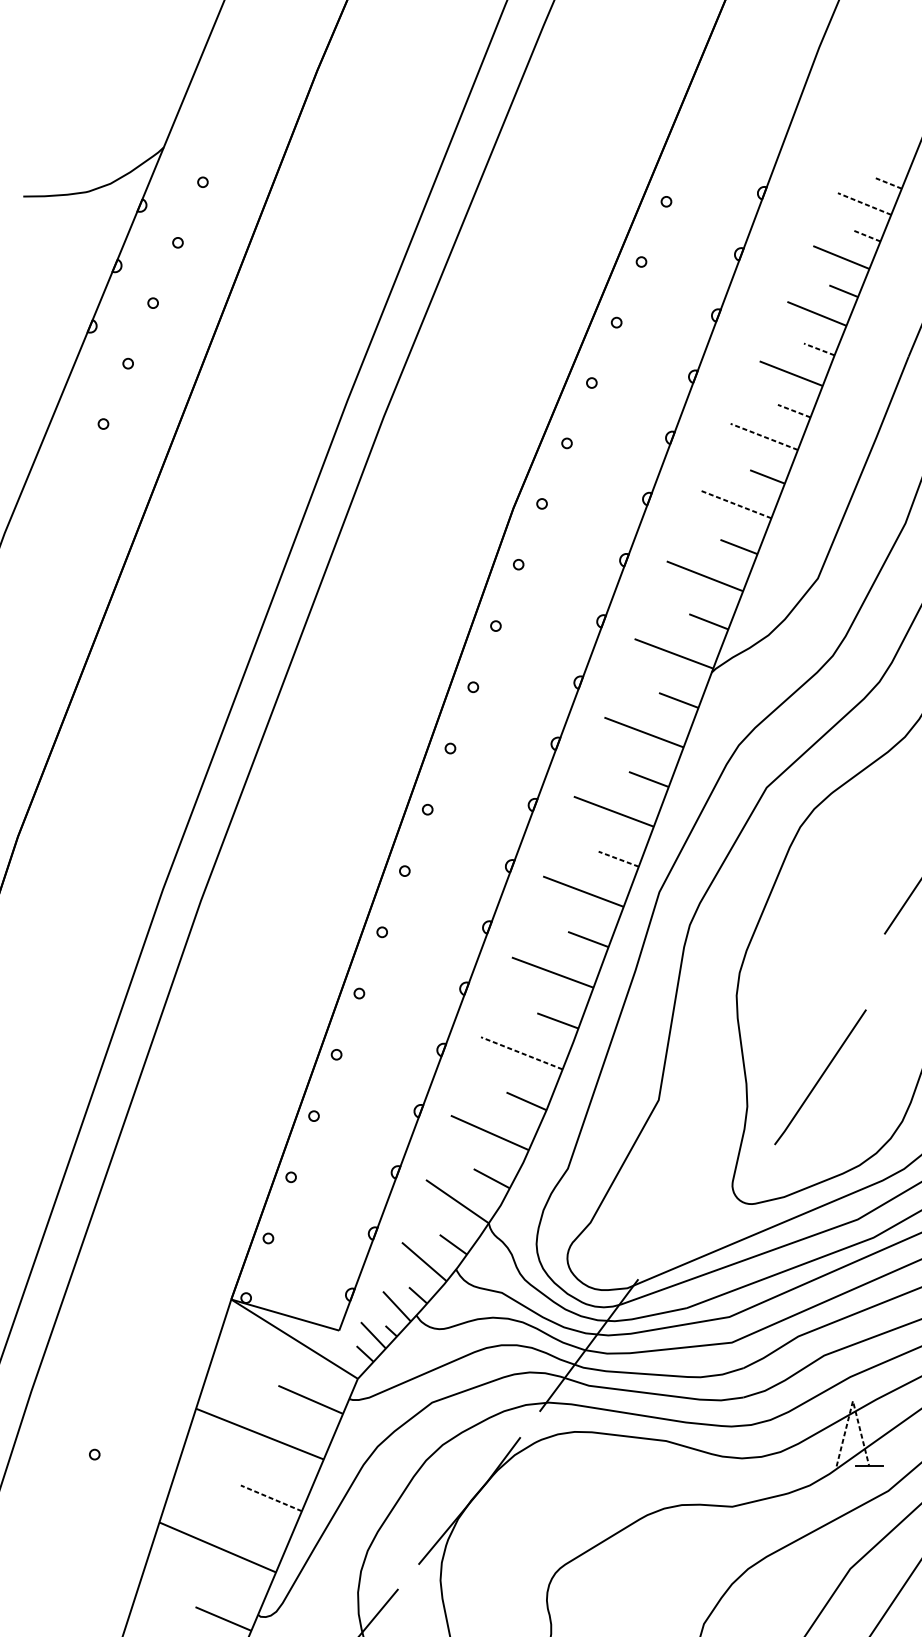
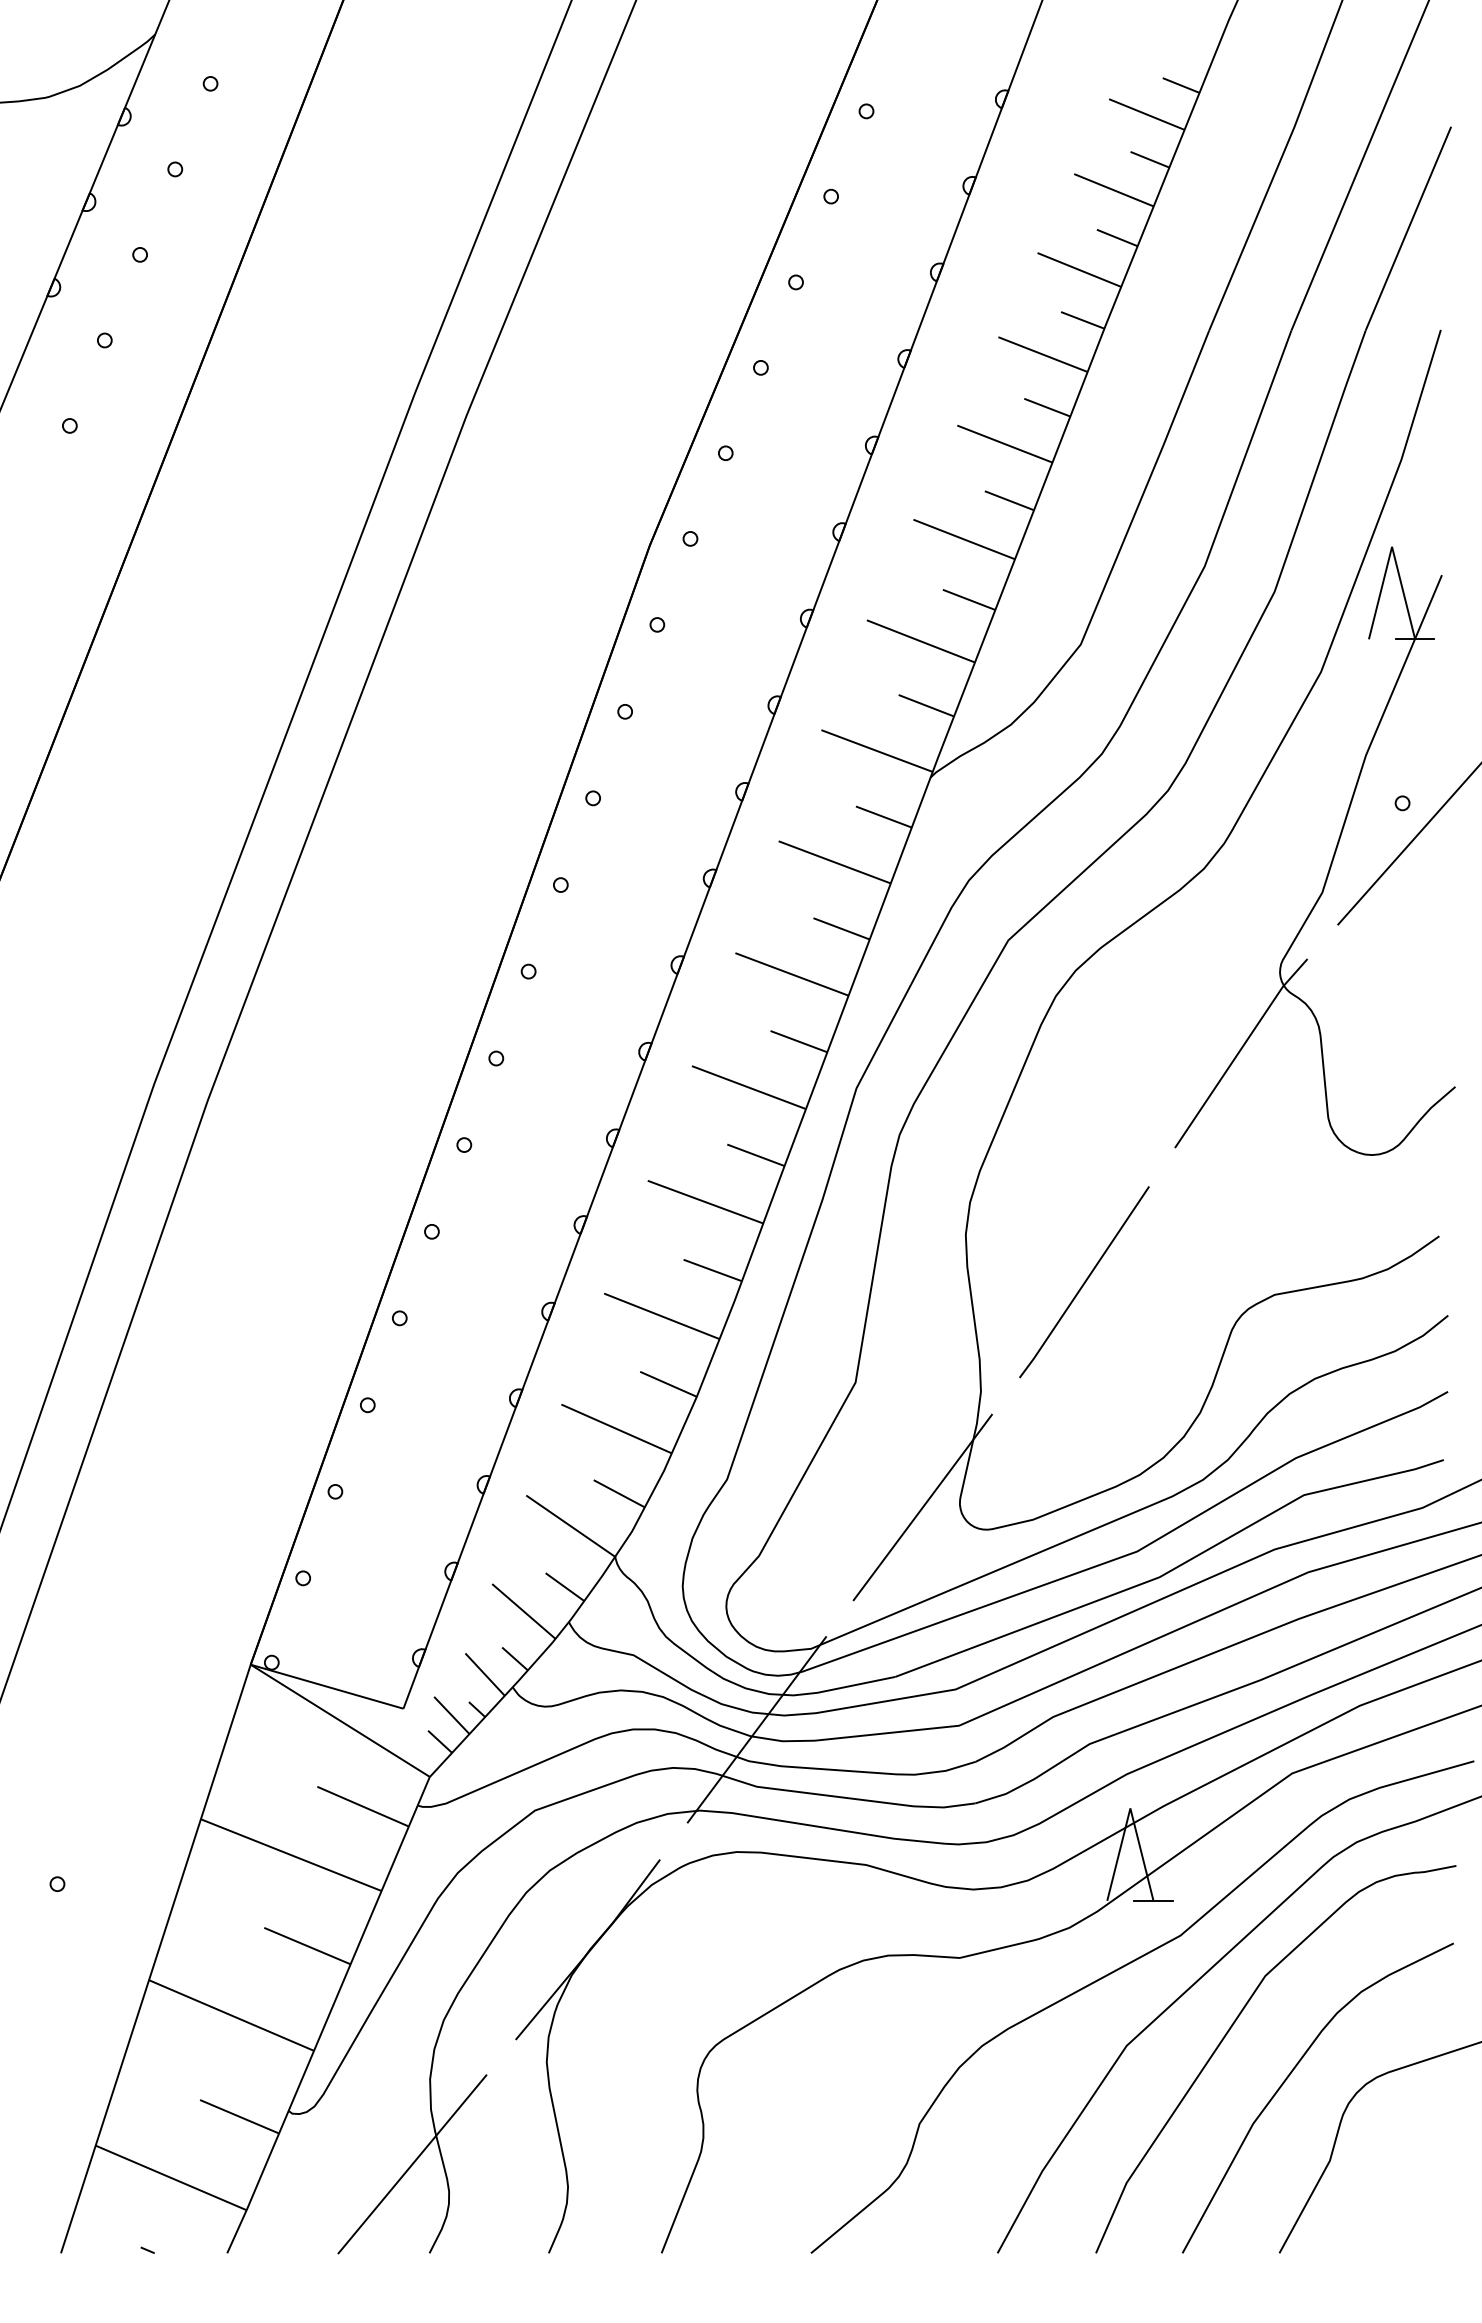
line: (889, 183) -> (1181, 85), dashed -> solid
line: (864, 203) -> (1146, 114), dashed -> solid
line: (866, 235) -> (1149, 159), dashed -> solid
line: (819, 349) -> (1082, 320), dashed -> solid
line: (794, 411) -> (1047, 407), dashed -> solid
line: (763, 437) -> (1004, 444), dashed -> solid
line: (735, 504) -> (963, 539), dashed -> solid
line: (618, 859) -> (798, 1041), dashed -> solid
line: (521, 1053) -> (661, 1316), dashed -> solid
line: (820, 1077) -> (1084, 1282), moved
line: (706, 1188) -> (922, 1507), added
line: (853, 1401) -> (1130, 1808), dashed -> solid
line: (271, 1498) -> (307, 1946), dashed -> solid

